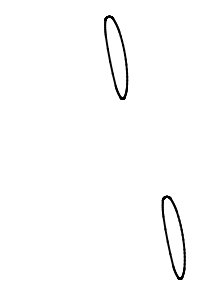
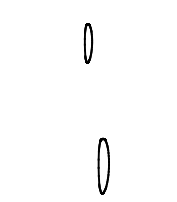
part: (117, 57) -> (88, 43), size x0.7

